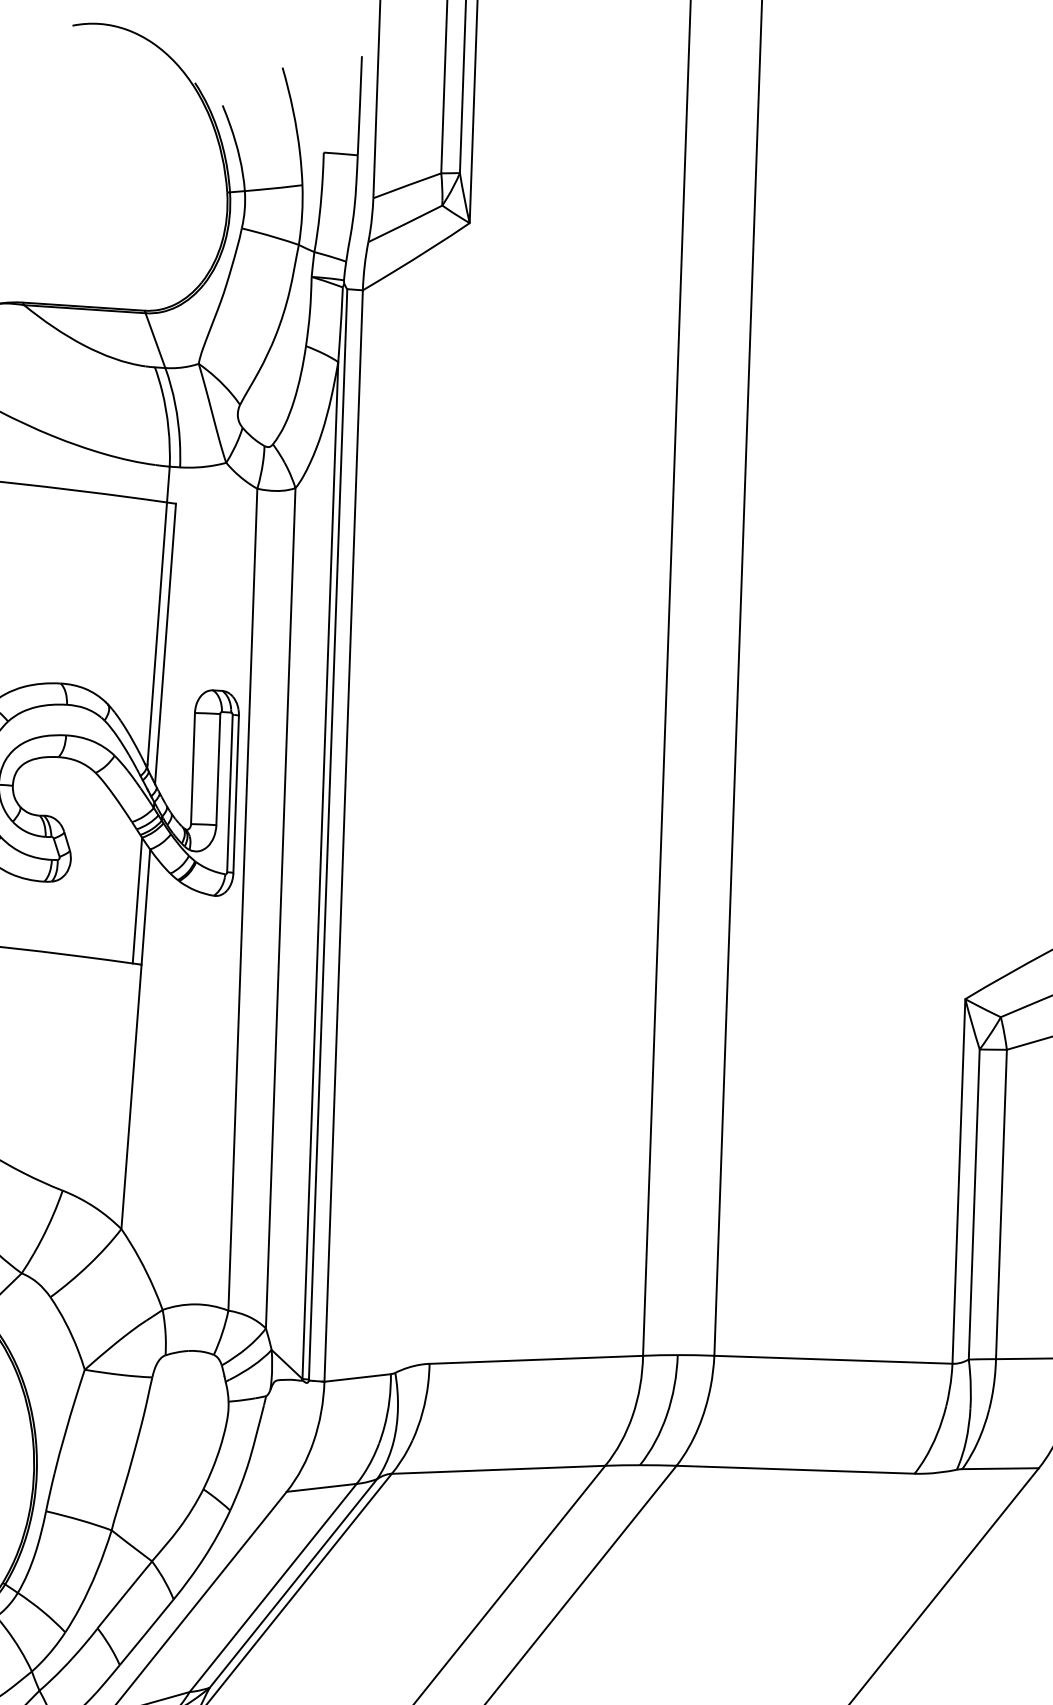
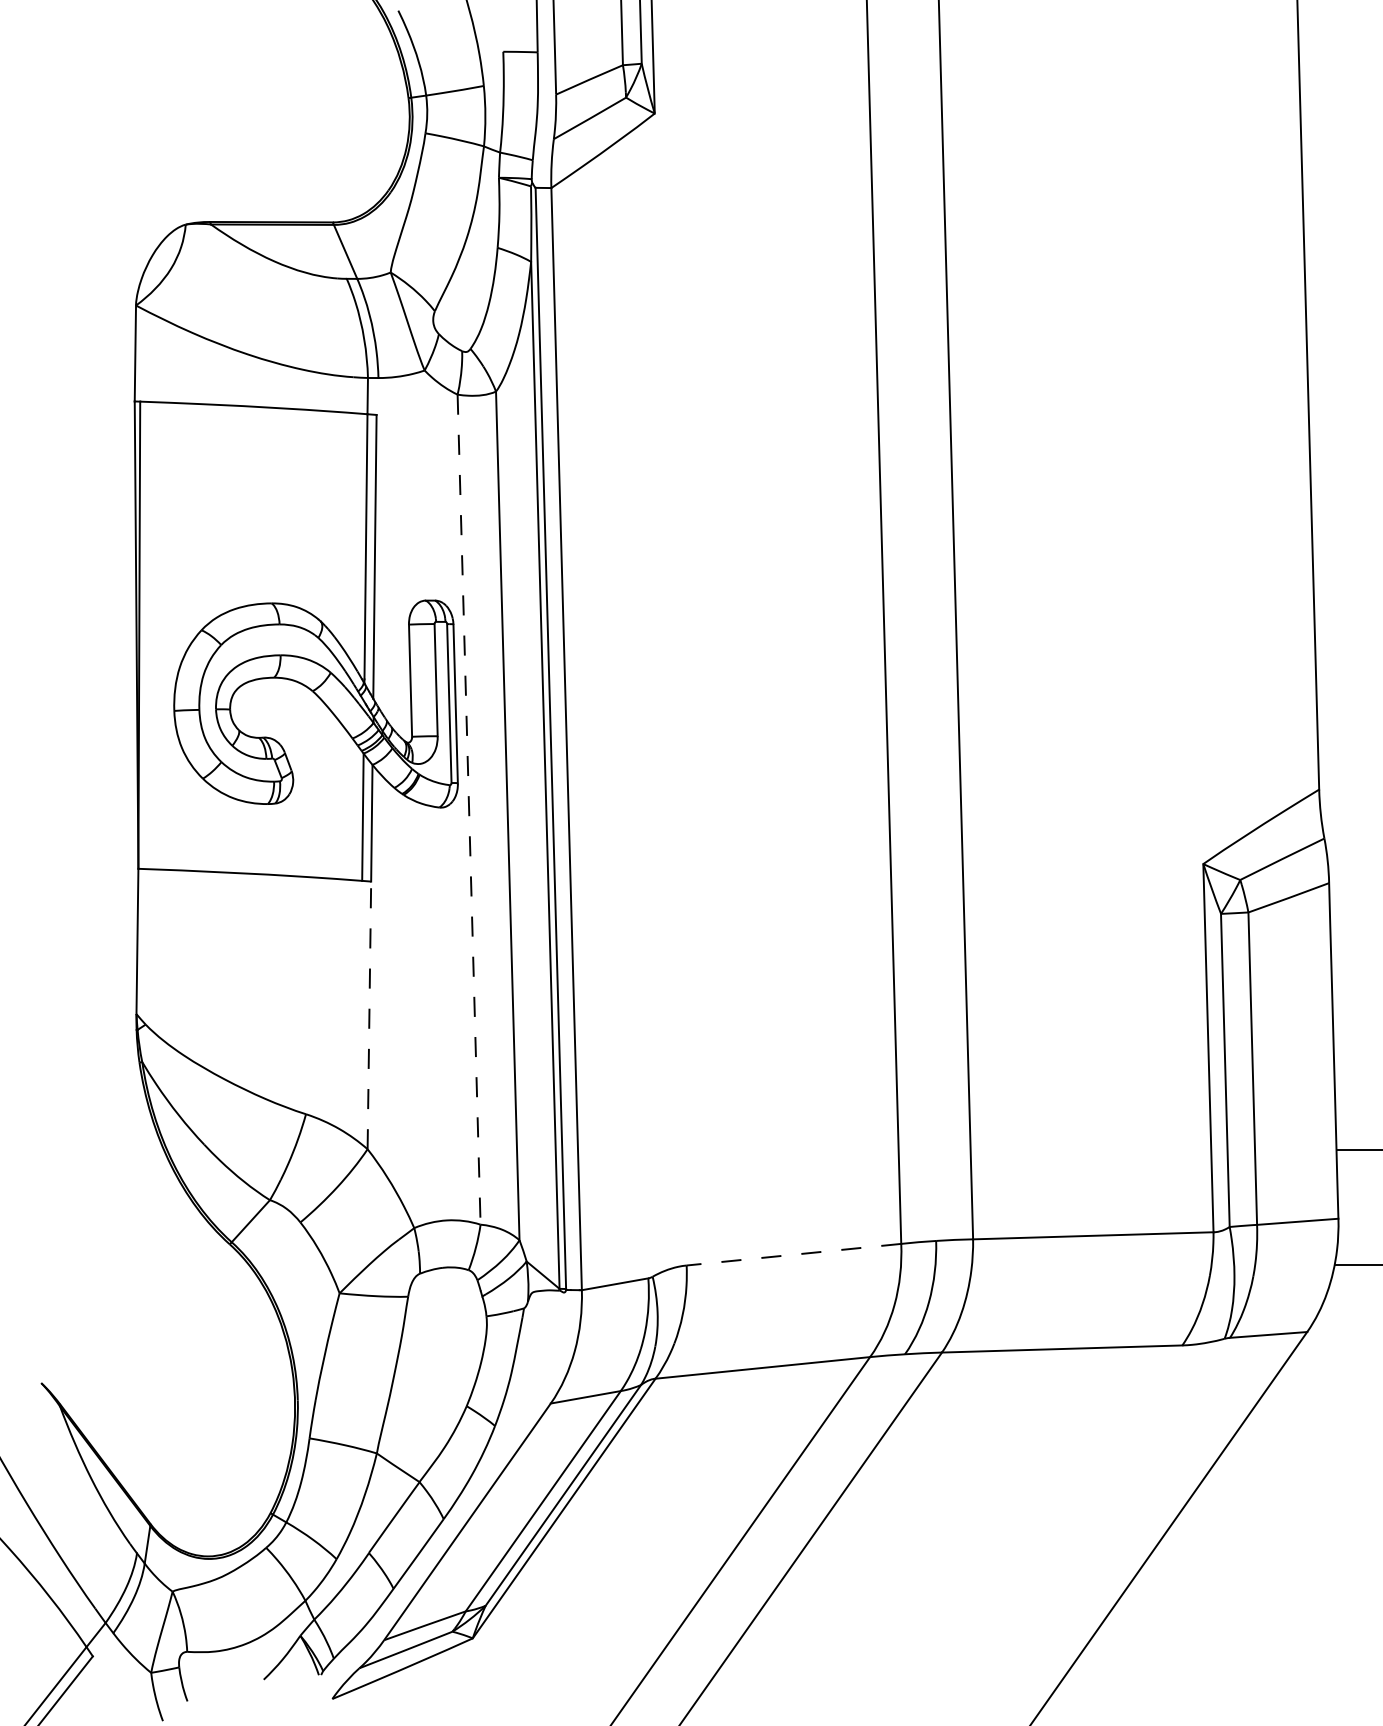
line: (243, 900) -> (469, 810), solid -> dashed
line: (131, 1096) -> (369, 1015), solid -> dashed
line: (535, 1359) -> (793, 1254), solid -> dashed

